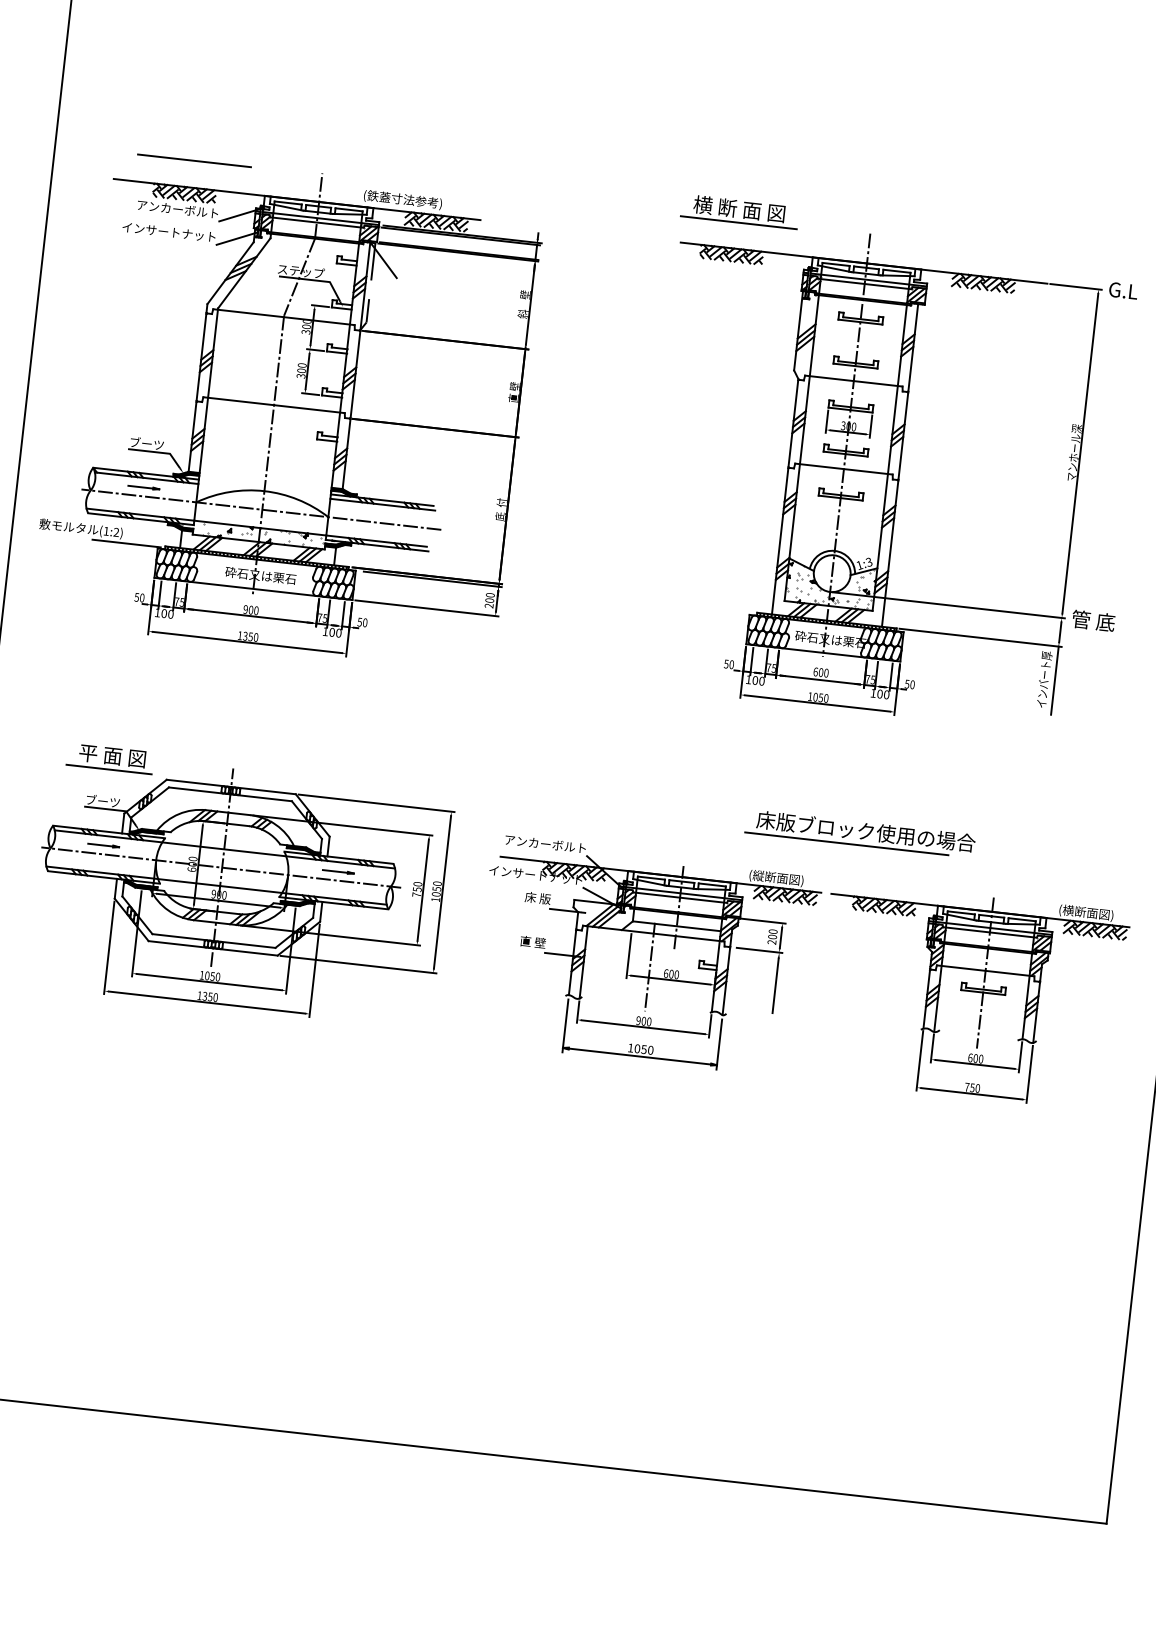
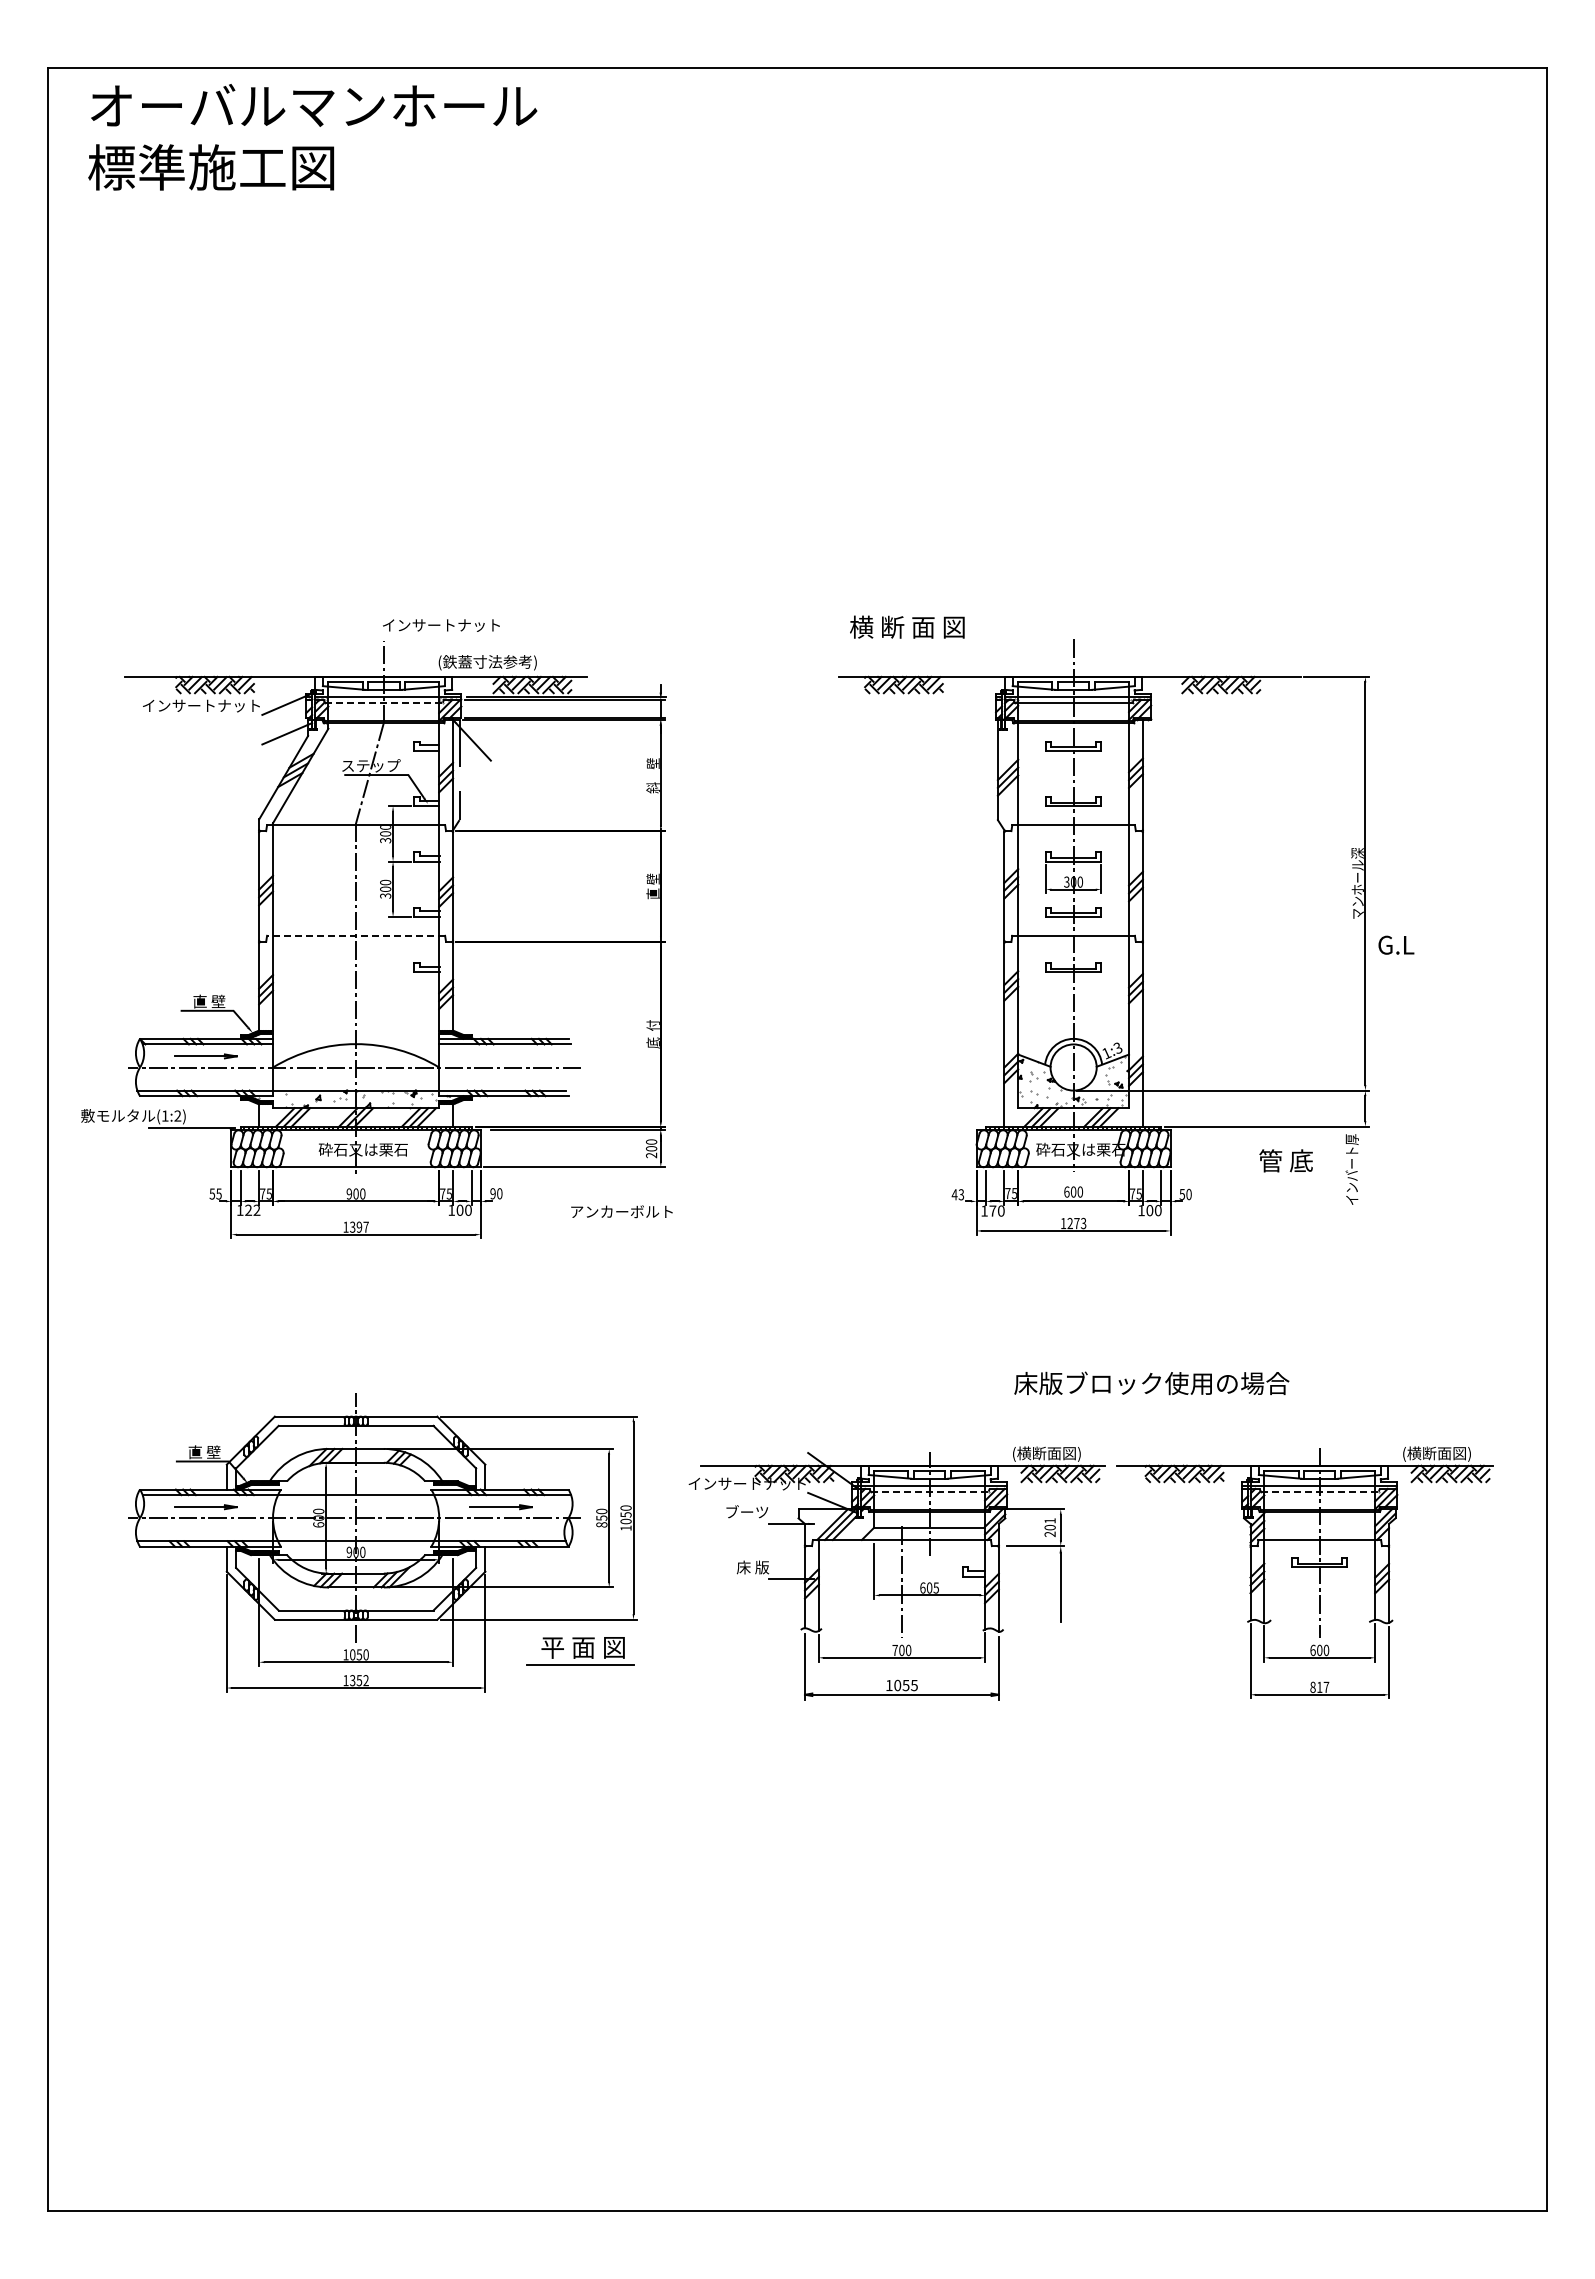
line: (194, 161) -> (223, 643), removed
text: (166, 207) -> (194, 705), アンカーボルト -> インサートナット
line: (317, 222) -> (384, 702), solid -> dashed
line: (738, 223) -> (908, 644), removed
text: (169, 232) -> (441, 625), moved
text: (1123, 290) -> (1396, 944), moved
line: (273, 404) -> (355, 935), solid -> dashed
text: (147, 443) -> (203, 1001), ブーツ -> 直 壁
part: (143, 487) -> (205, 1056), size x1.6
text: (141, 597) -> (218, 1193), 50 -> 55
text: (167, 613) -> (252, 1209), 100 -> 122
text: (1093, 620) -> (1285, 1160), moved
text: (359, 621) -> (492, 1193), 50 -> 90
text: (253, 636) -> (362, 1226), 1350 -> 1397
text: (728, 664) -> (957, 1194), 50 -> 43
text: (755, 680) -> (992, 1210), 100 -> 170
line: (1054, 680) -> (1365, 1169), removed
text: (820, 697) -> (1076, 1223), 1050 -> 1273
part: (110, 758) -> (580, 1651), moved
text: (103, 801) -> (199, 1452), ブーツ -> 直 壁
text: (545, 843) -> (621, 1211), moved
line: (846, 843) -> (1129, 1401), removed
part: (103, 844) -> (205, 1506), size x1.6
part: (338, 871) -> (501, 1506), size x1.6
text: (758, 875) -> (1023, 1453), (縦断面図) -> (横断面図)
text: (416, 894) -> (601, 1524), 750 -> 850
text: (533, 897) -> (747, 1511), 床 版 -> ブーツ
line: (680, 897) -> (930, 1491), solid -> dashed
text: (772, 931) -> (1049, 1520), 200 -> 201
line: (990, 932) -> (1320, 1491), solid -> dashed
text: (532, 942) -> (752, 1567), 直 壁 -> 床 版
text: (676, 974) -> (936, 1587), 600 -> 605
text: (215, 997) -> (365, 1680), 1350 -> 1352
text: (638, 1020) -> (894, 1650), 900 -> 700
text: (650, 1050) -> (914, 1685), 1050 -> 1055
text: (972, 1087) -> (1319, 1687), 750 -> 817

